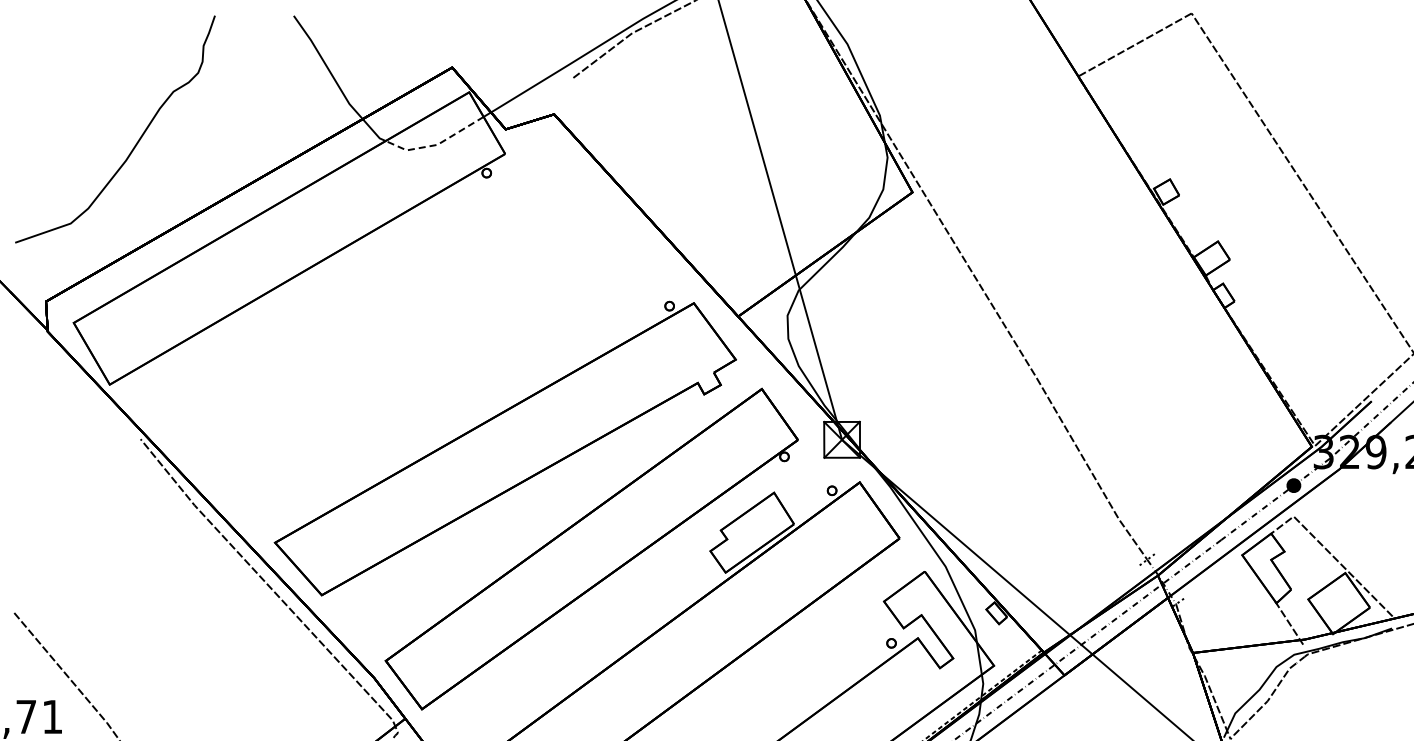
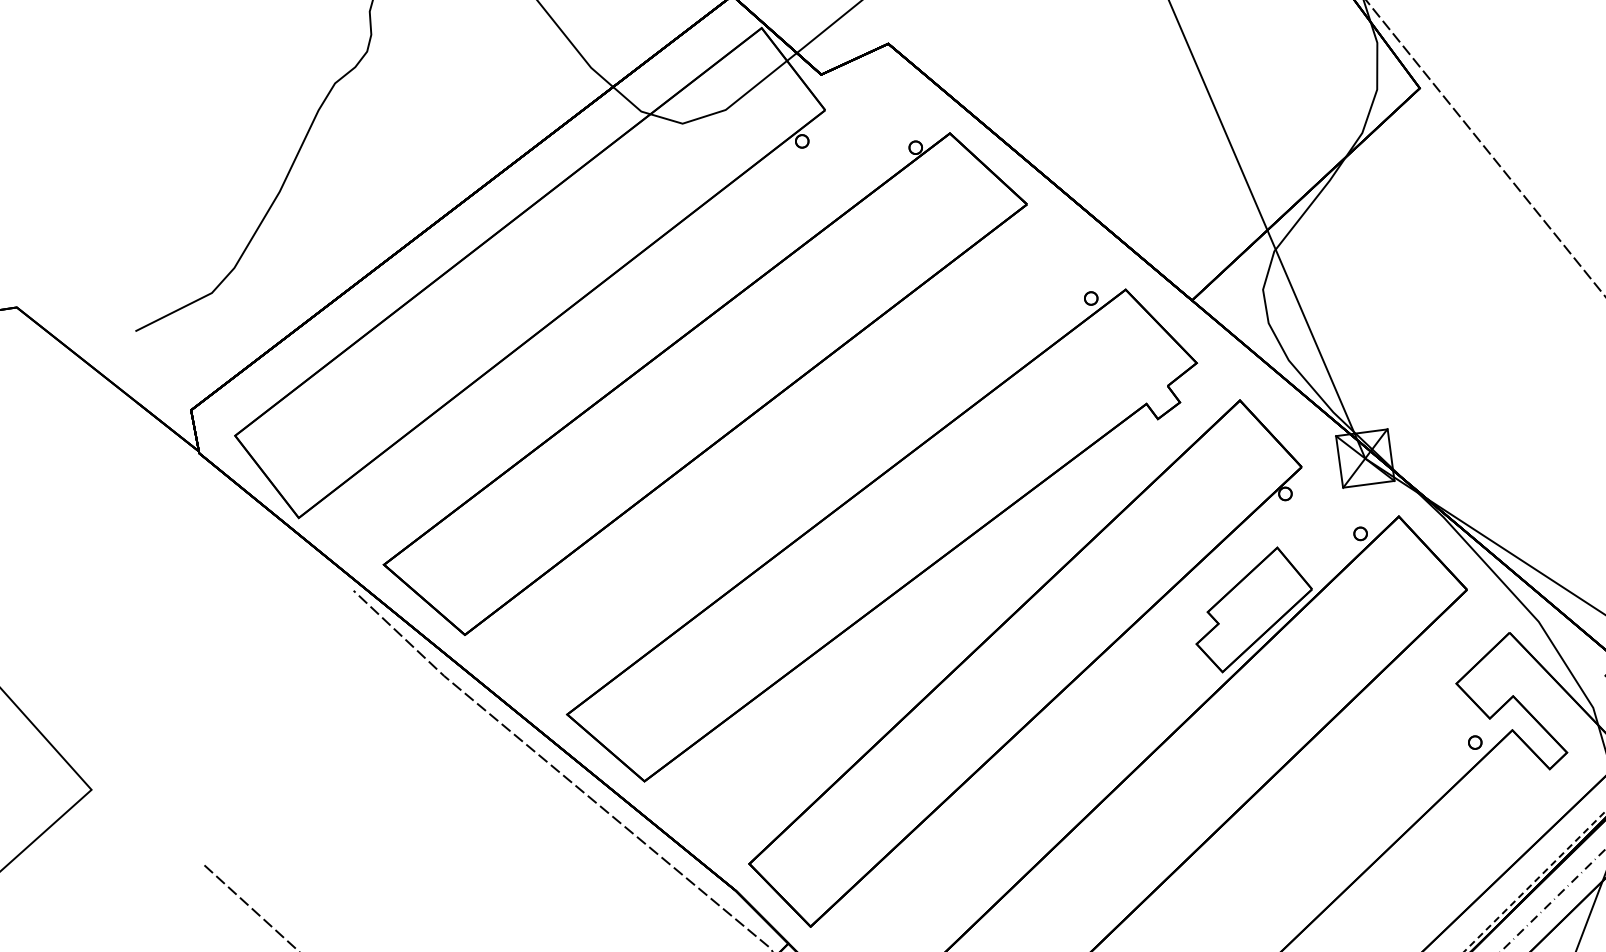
line: (436, 145) -> (724, 111), dashed -> solid
part: (398, 329) -> (704, 383), added

